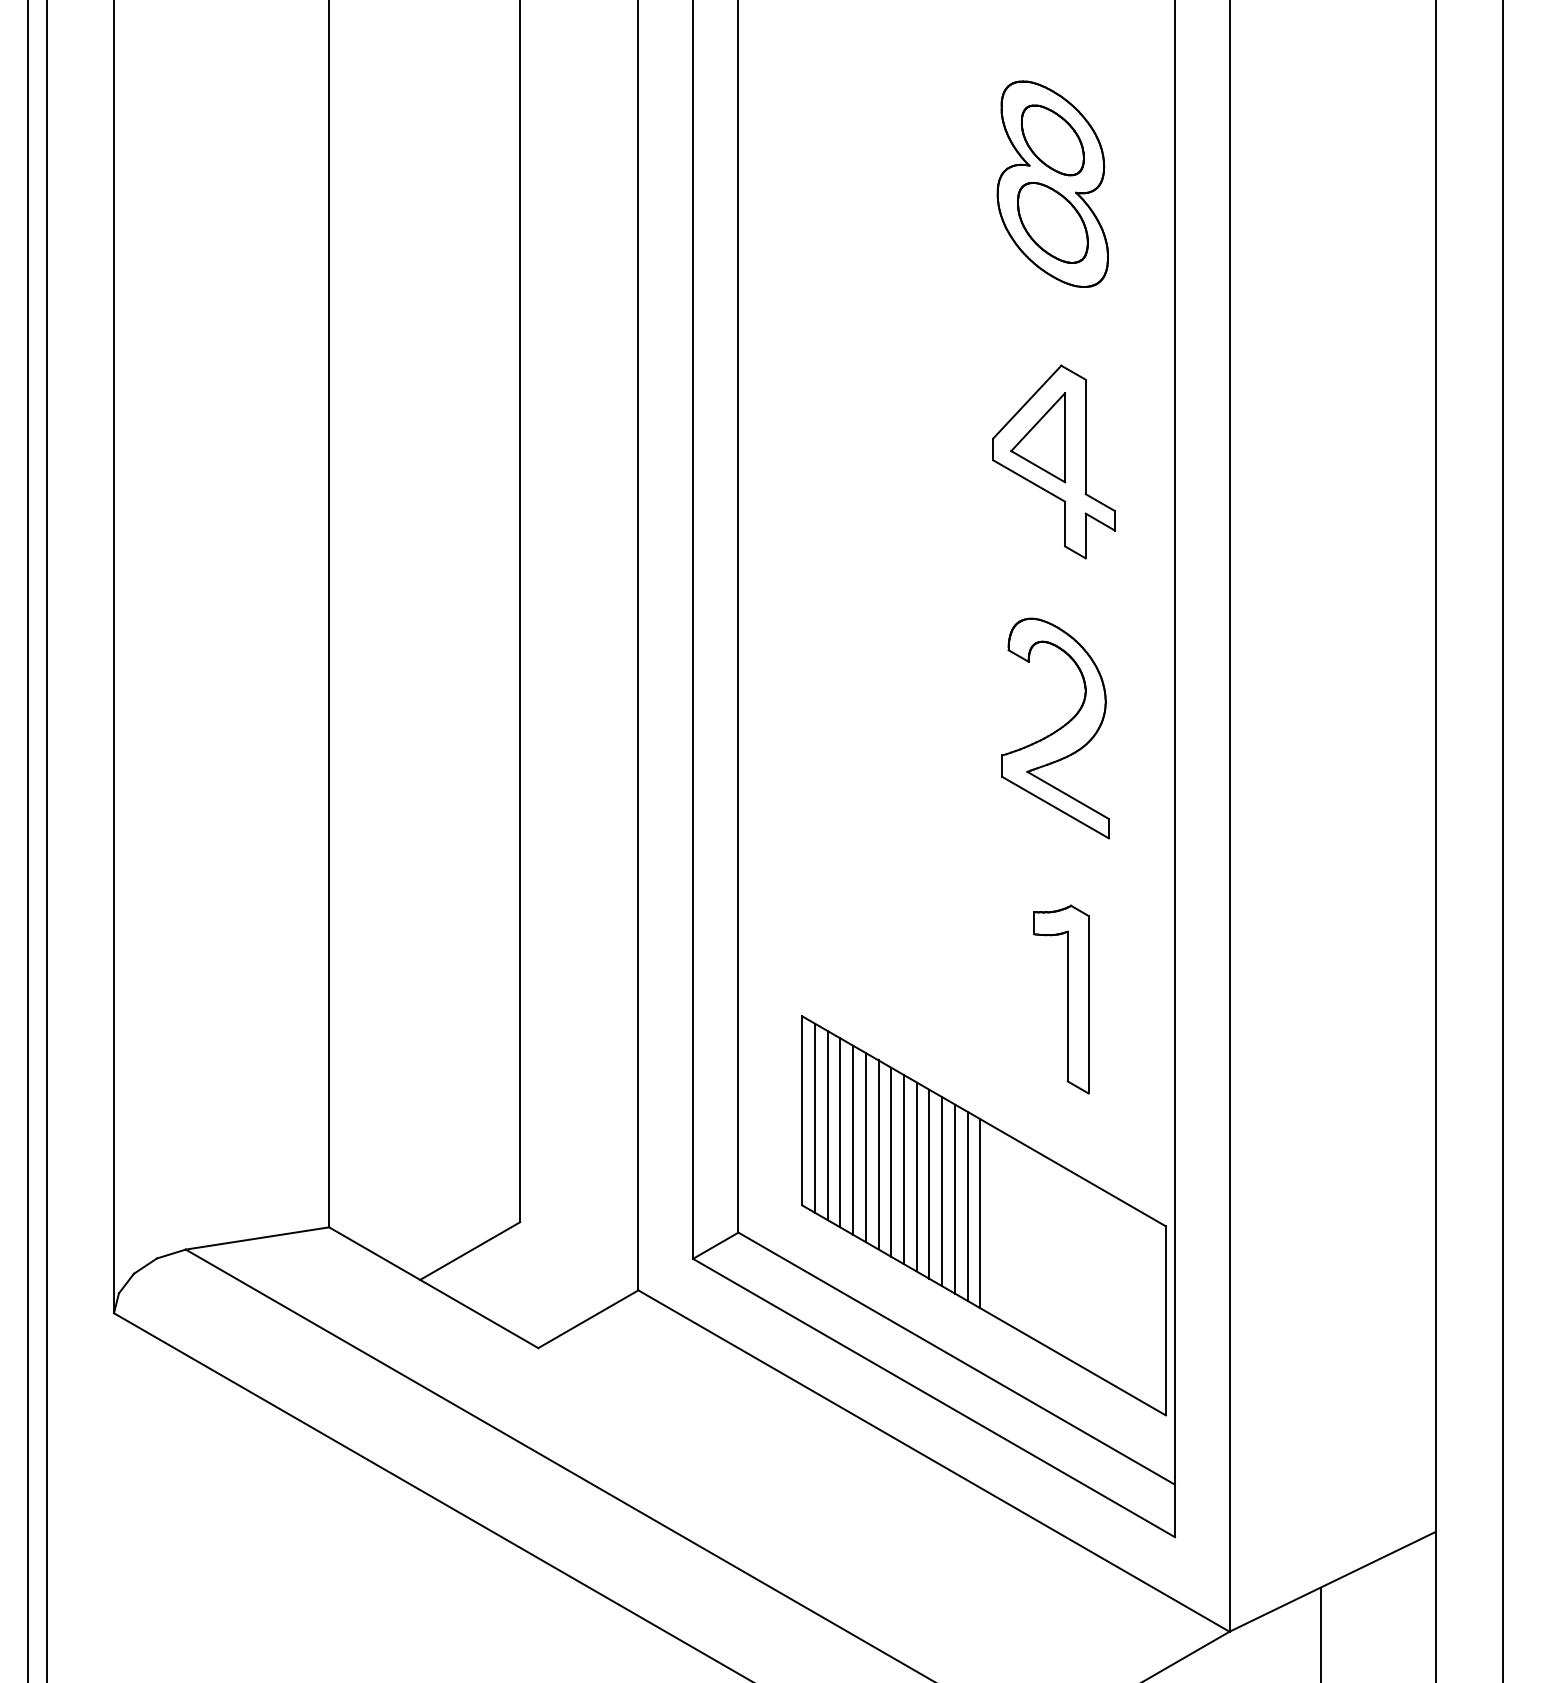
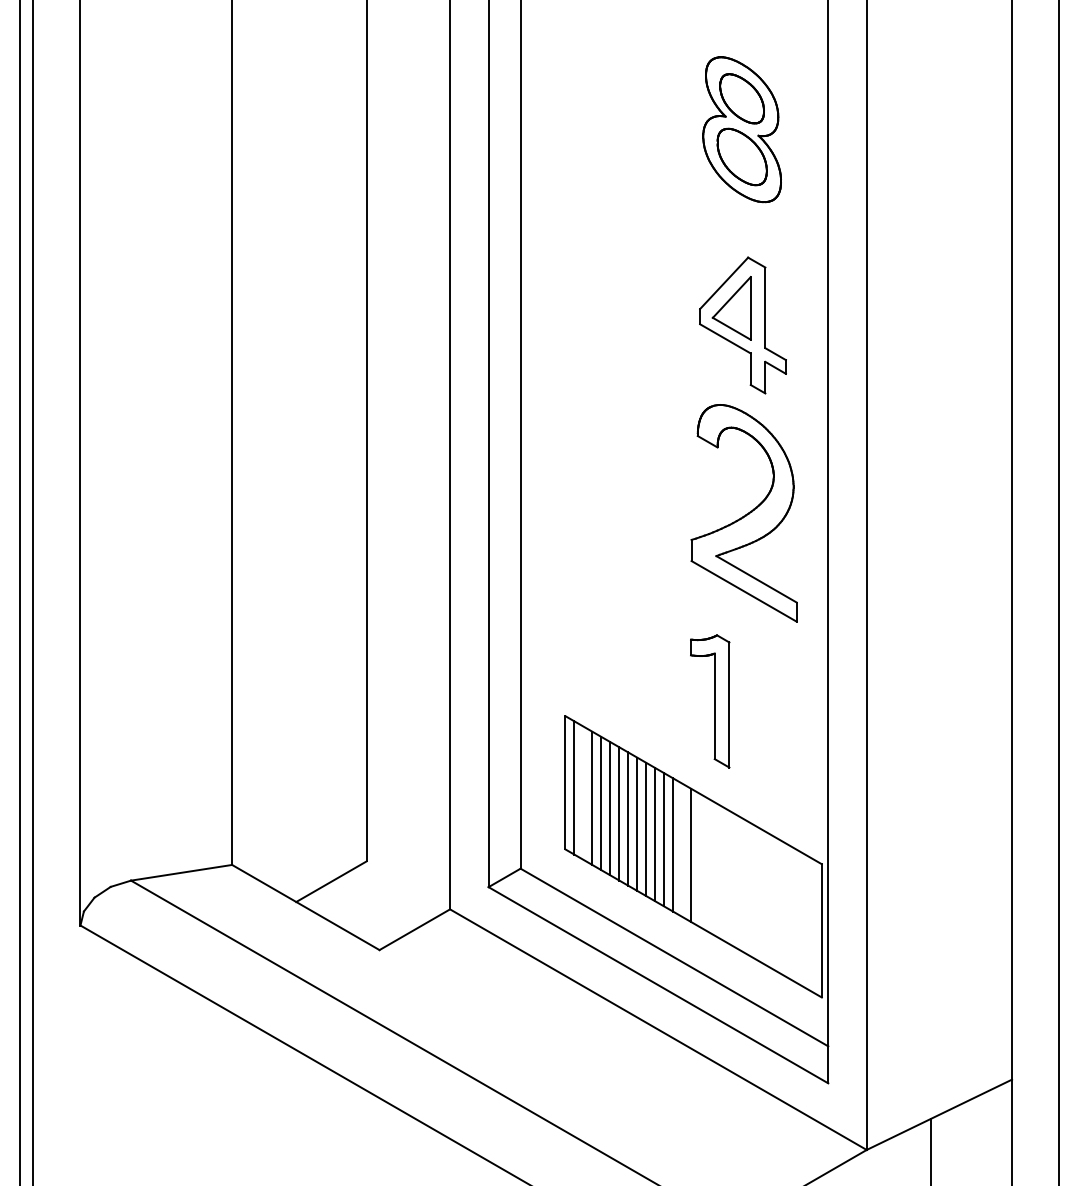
part: (1054, 728) -> (743, 513), size x1.4
part: (1061, 999) -> (710, 701), moved
line: (827, 1124) -> (583, 792), removed
line: (968, 1205) -> (682, 849), removed

